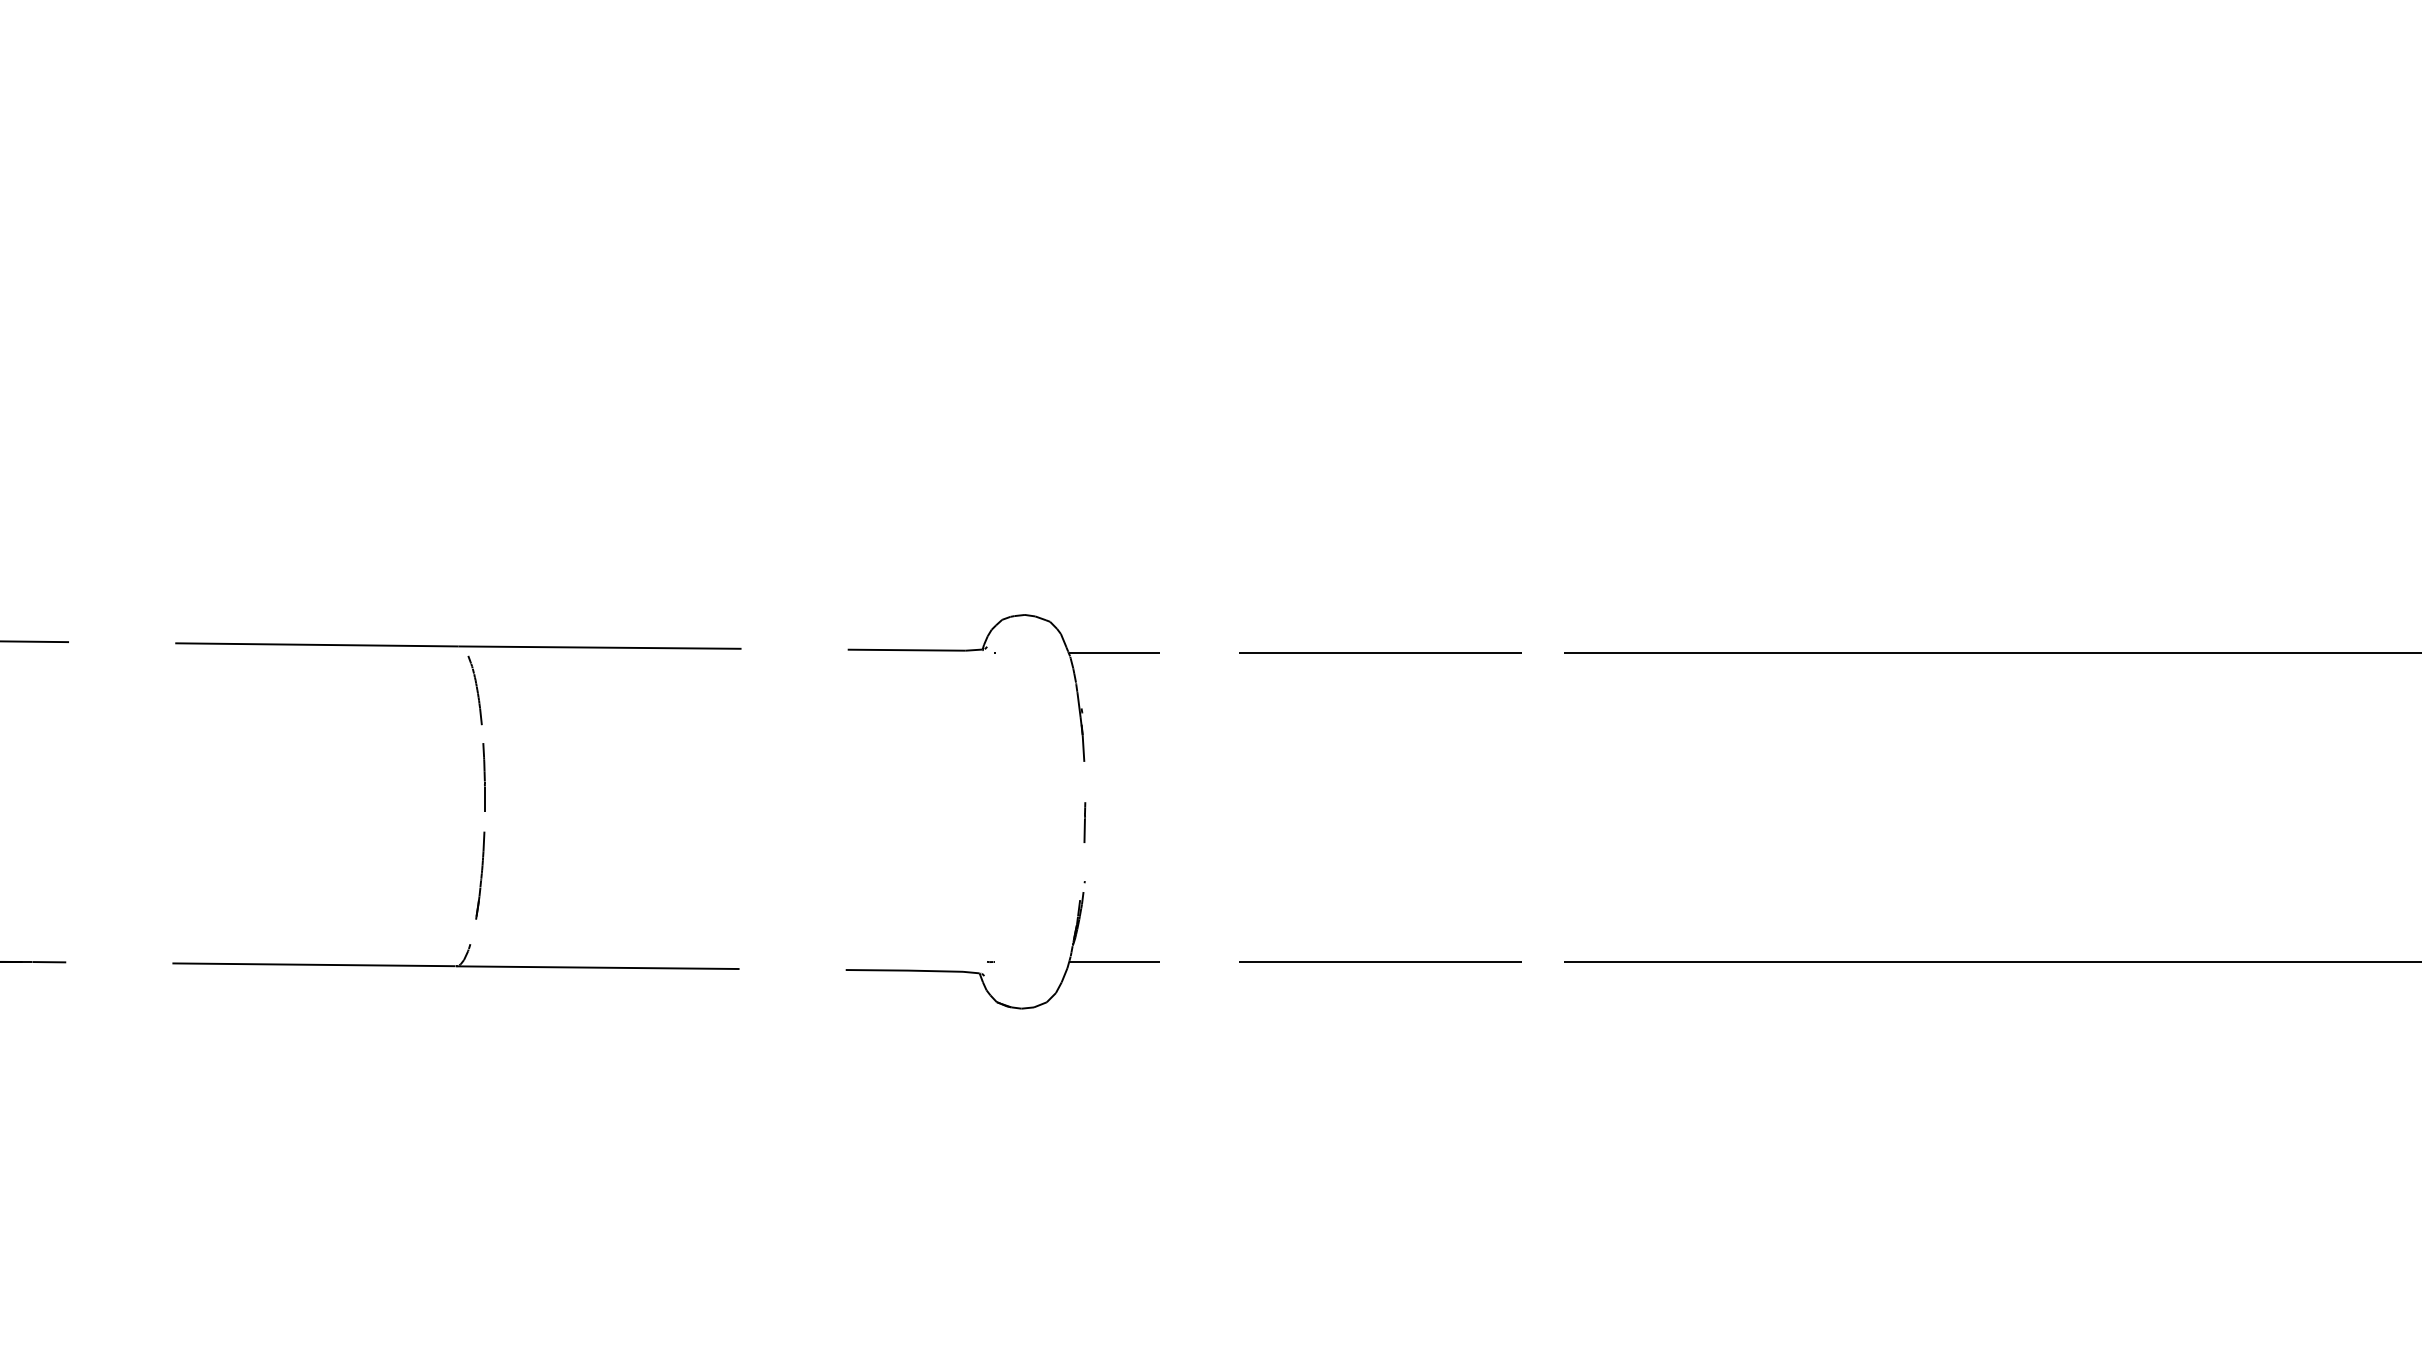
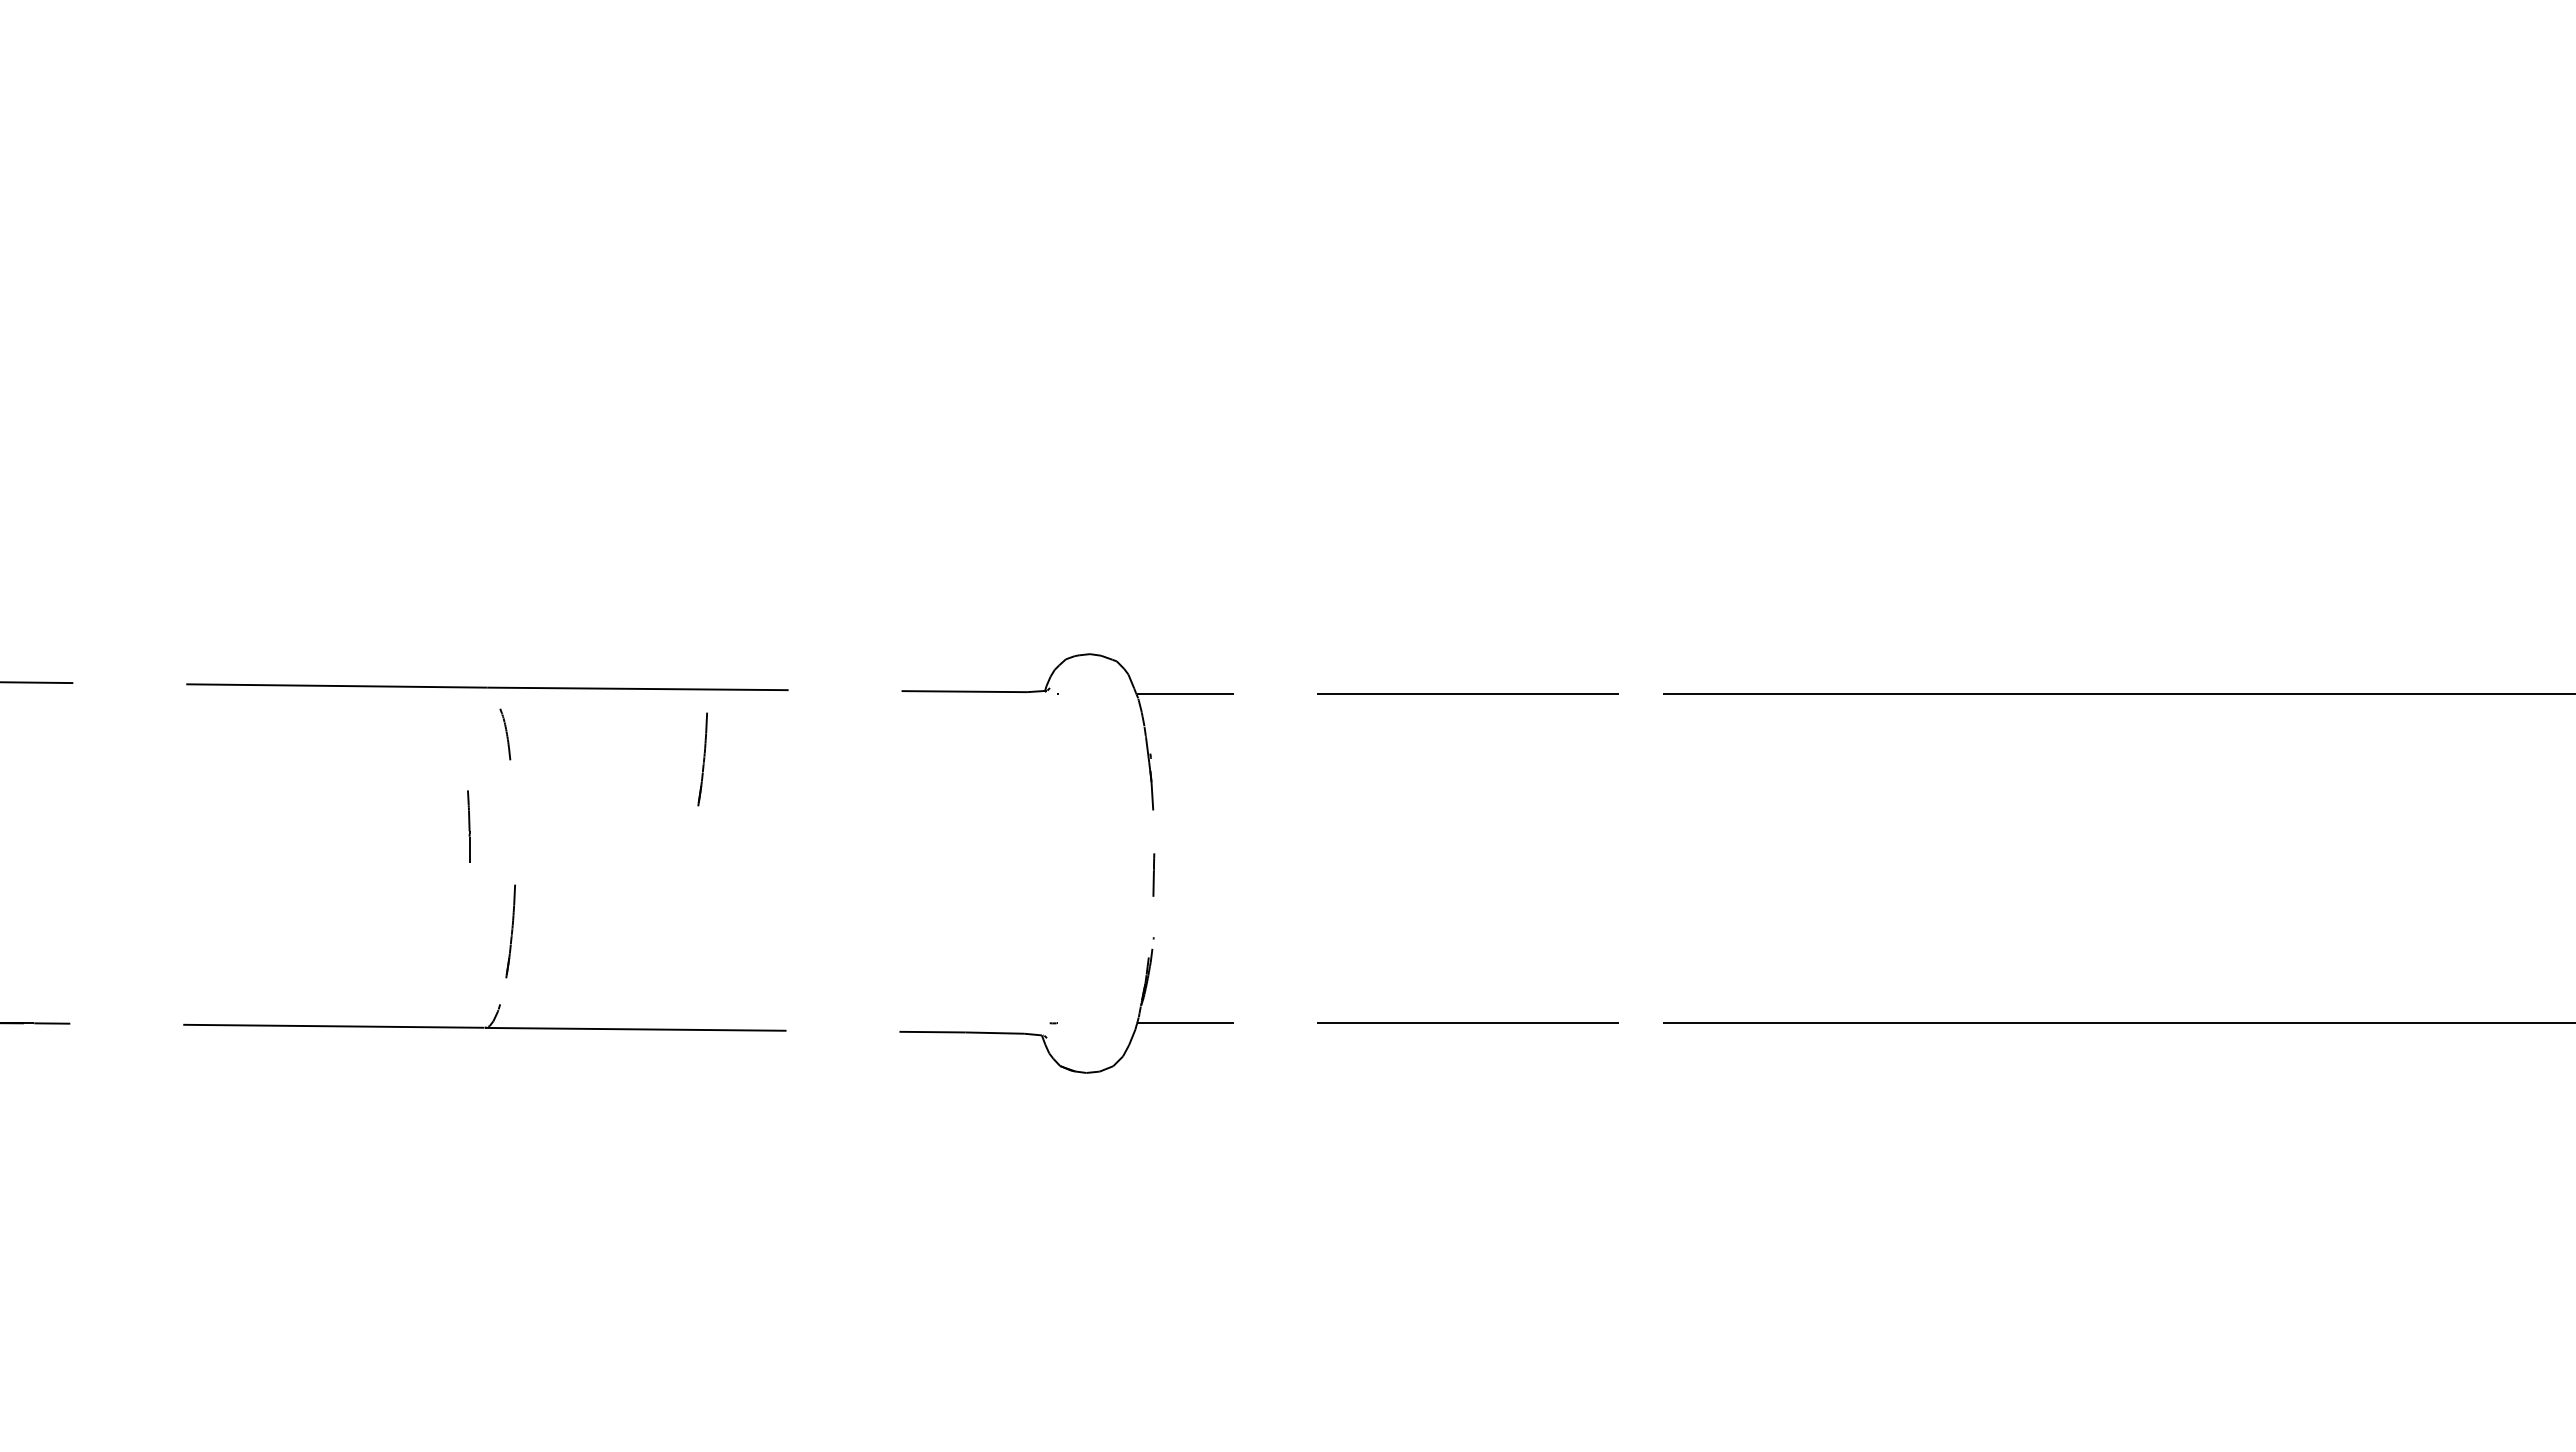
part: (475, 690) -> (505, 734), size x0.7
part: (660, 713) -> (702, 759), added
line: (483, 776) -> (468, 826), moved

